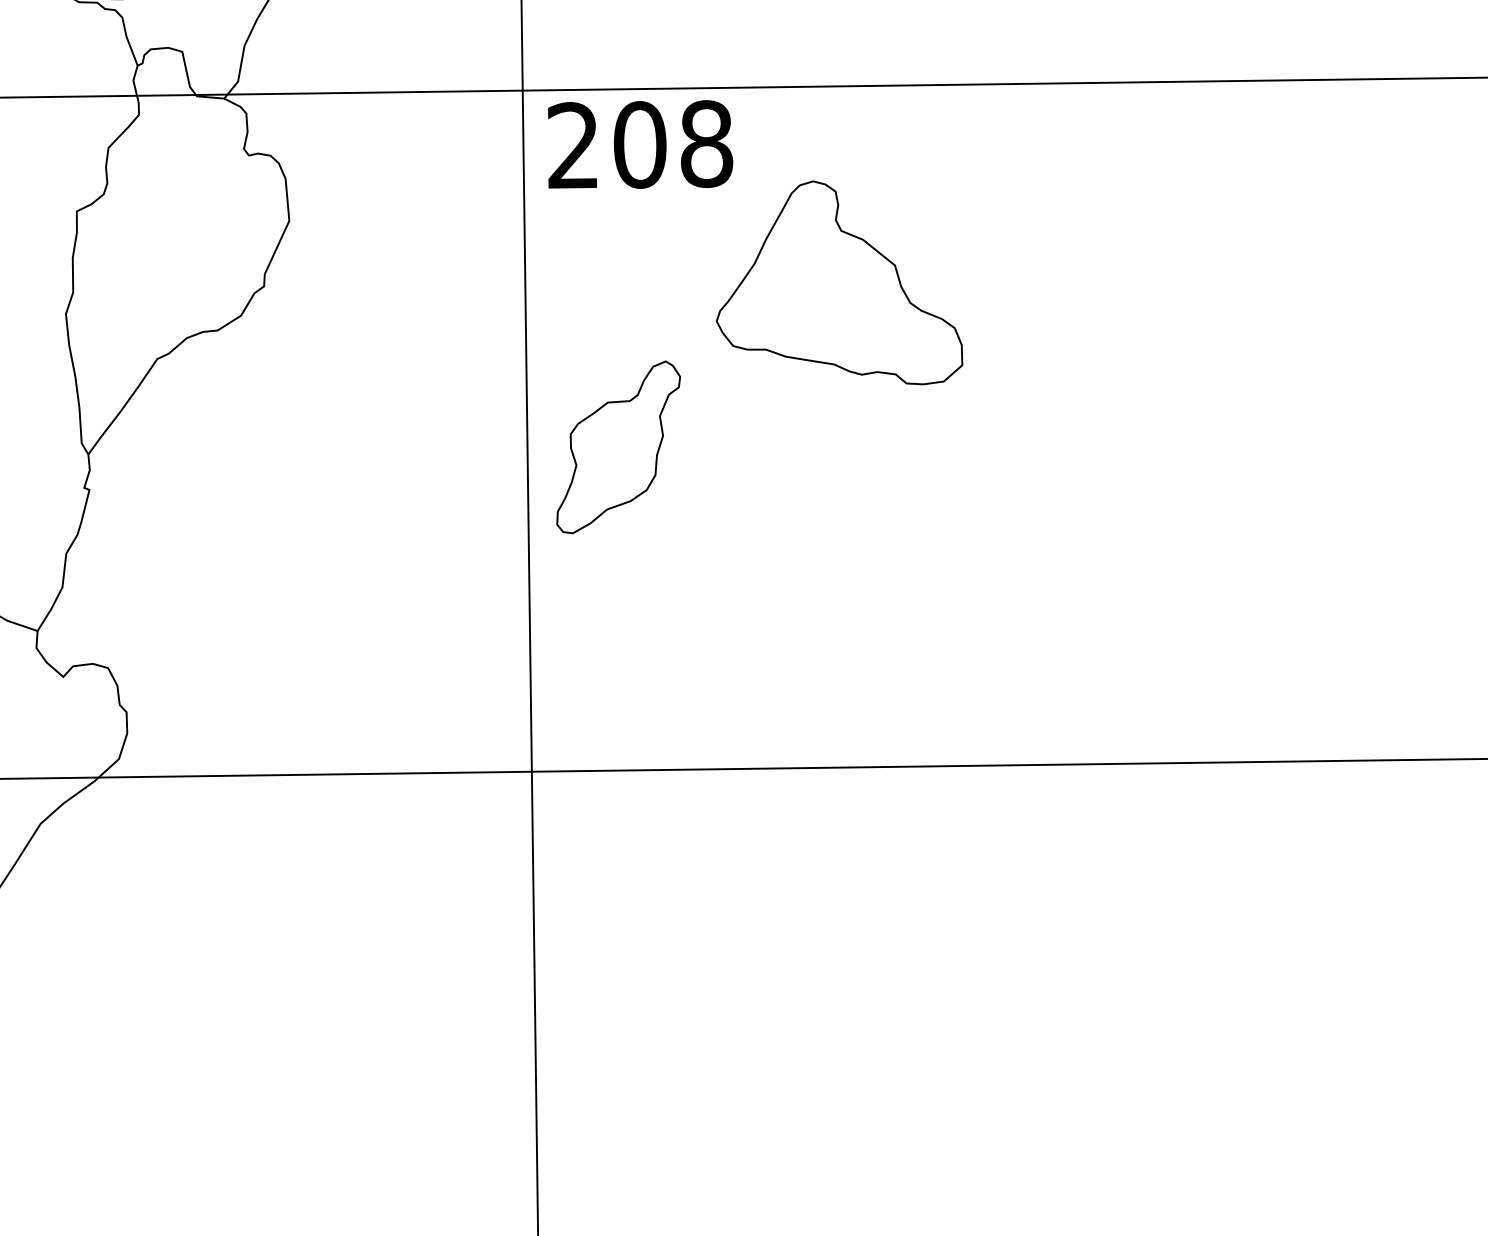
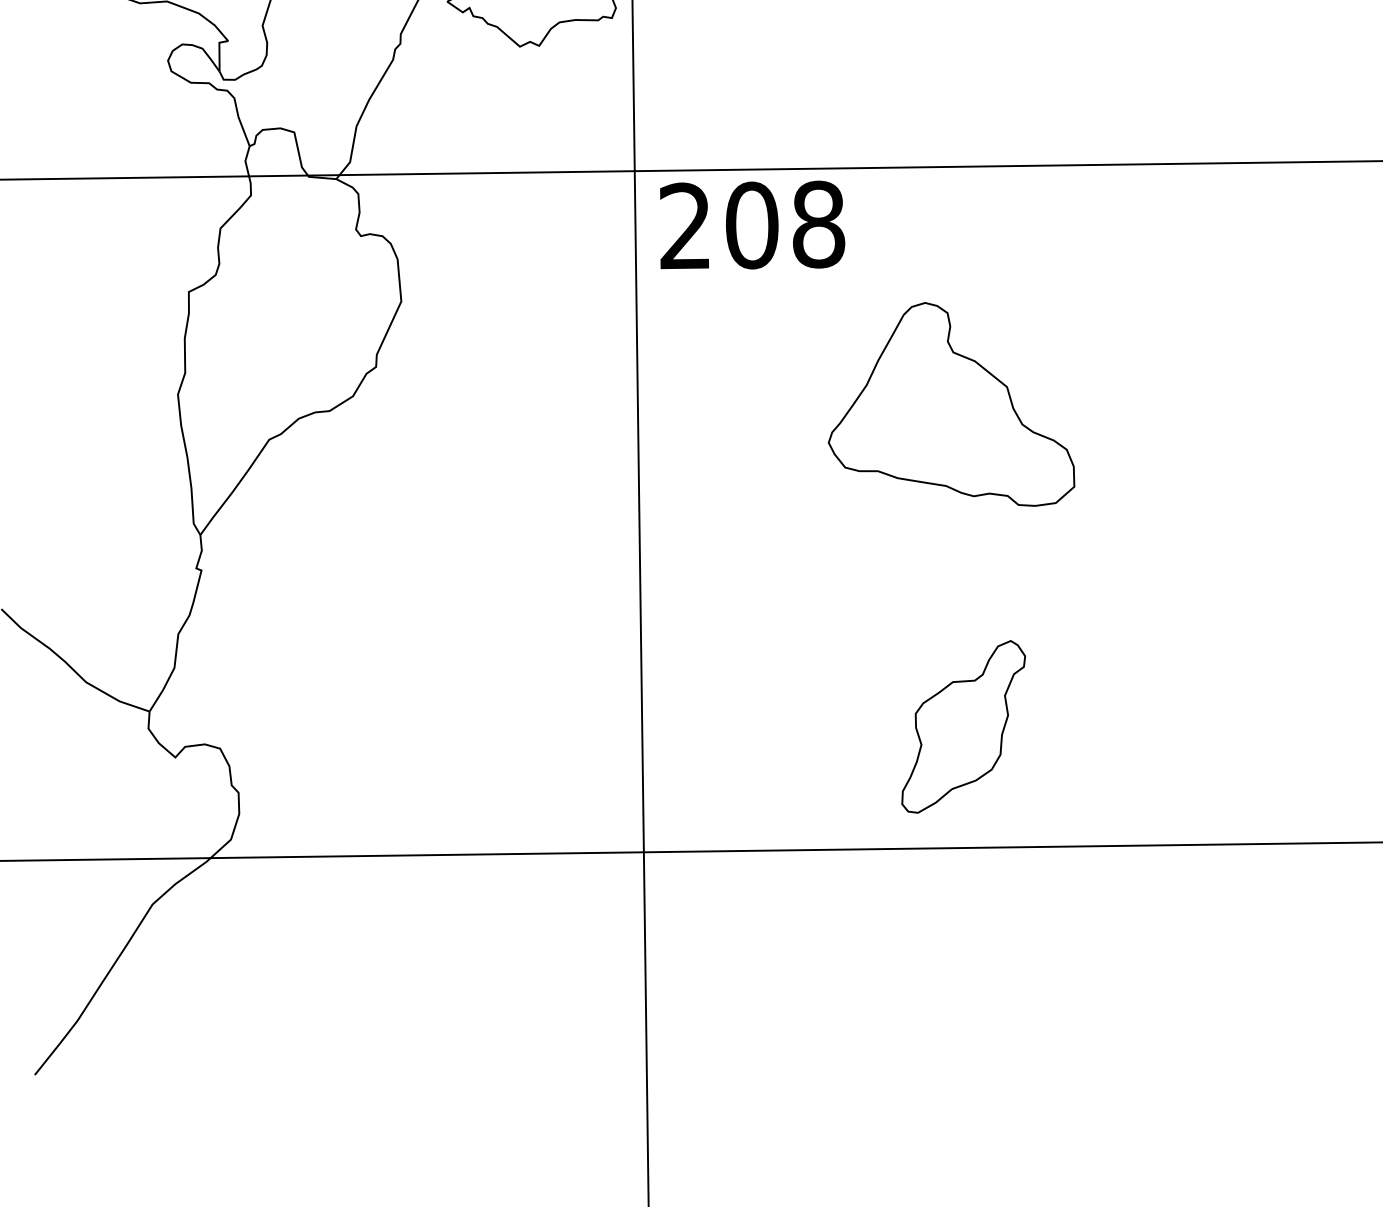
part: (839, 282) -> (951, 404), moved
part: (618, 447) -> (963, 727), moved

